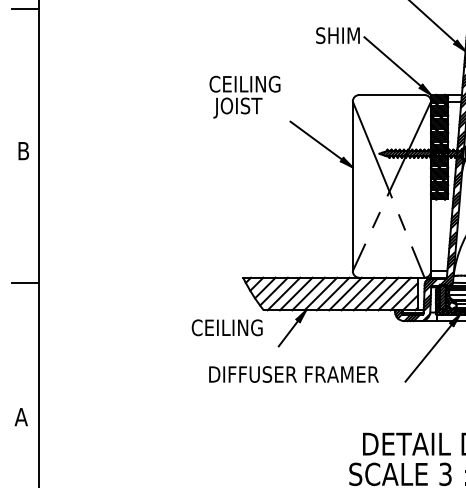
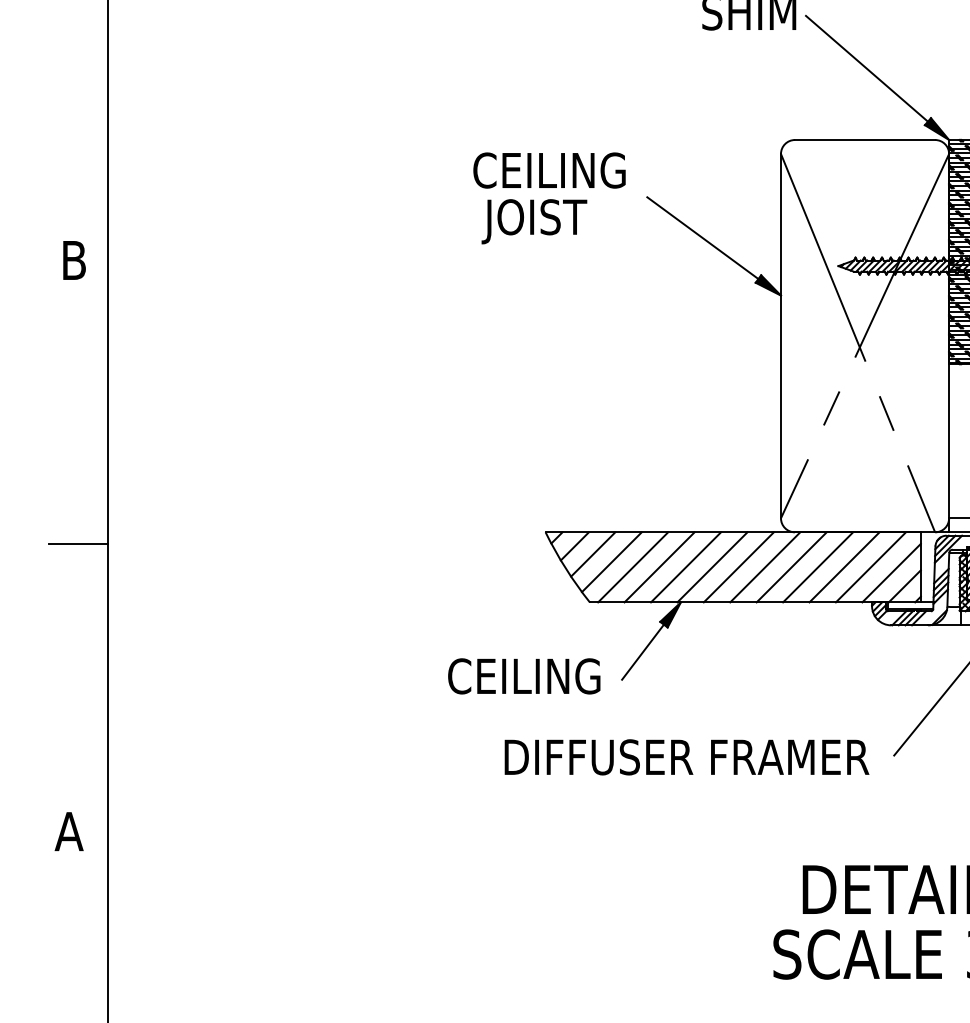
text: (244, 96) -> (548, 196), moved
text: (226, 327) -> (522, 675), moved
text: (293, 374) -> (685, 757), moved

